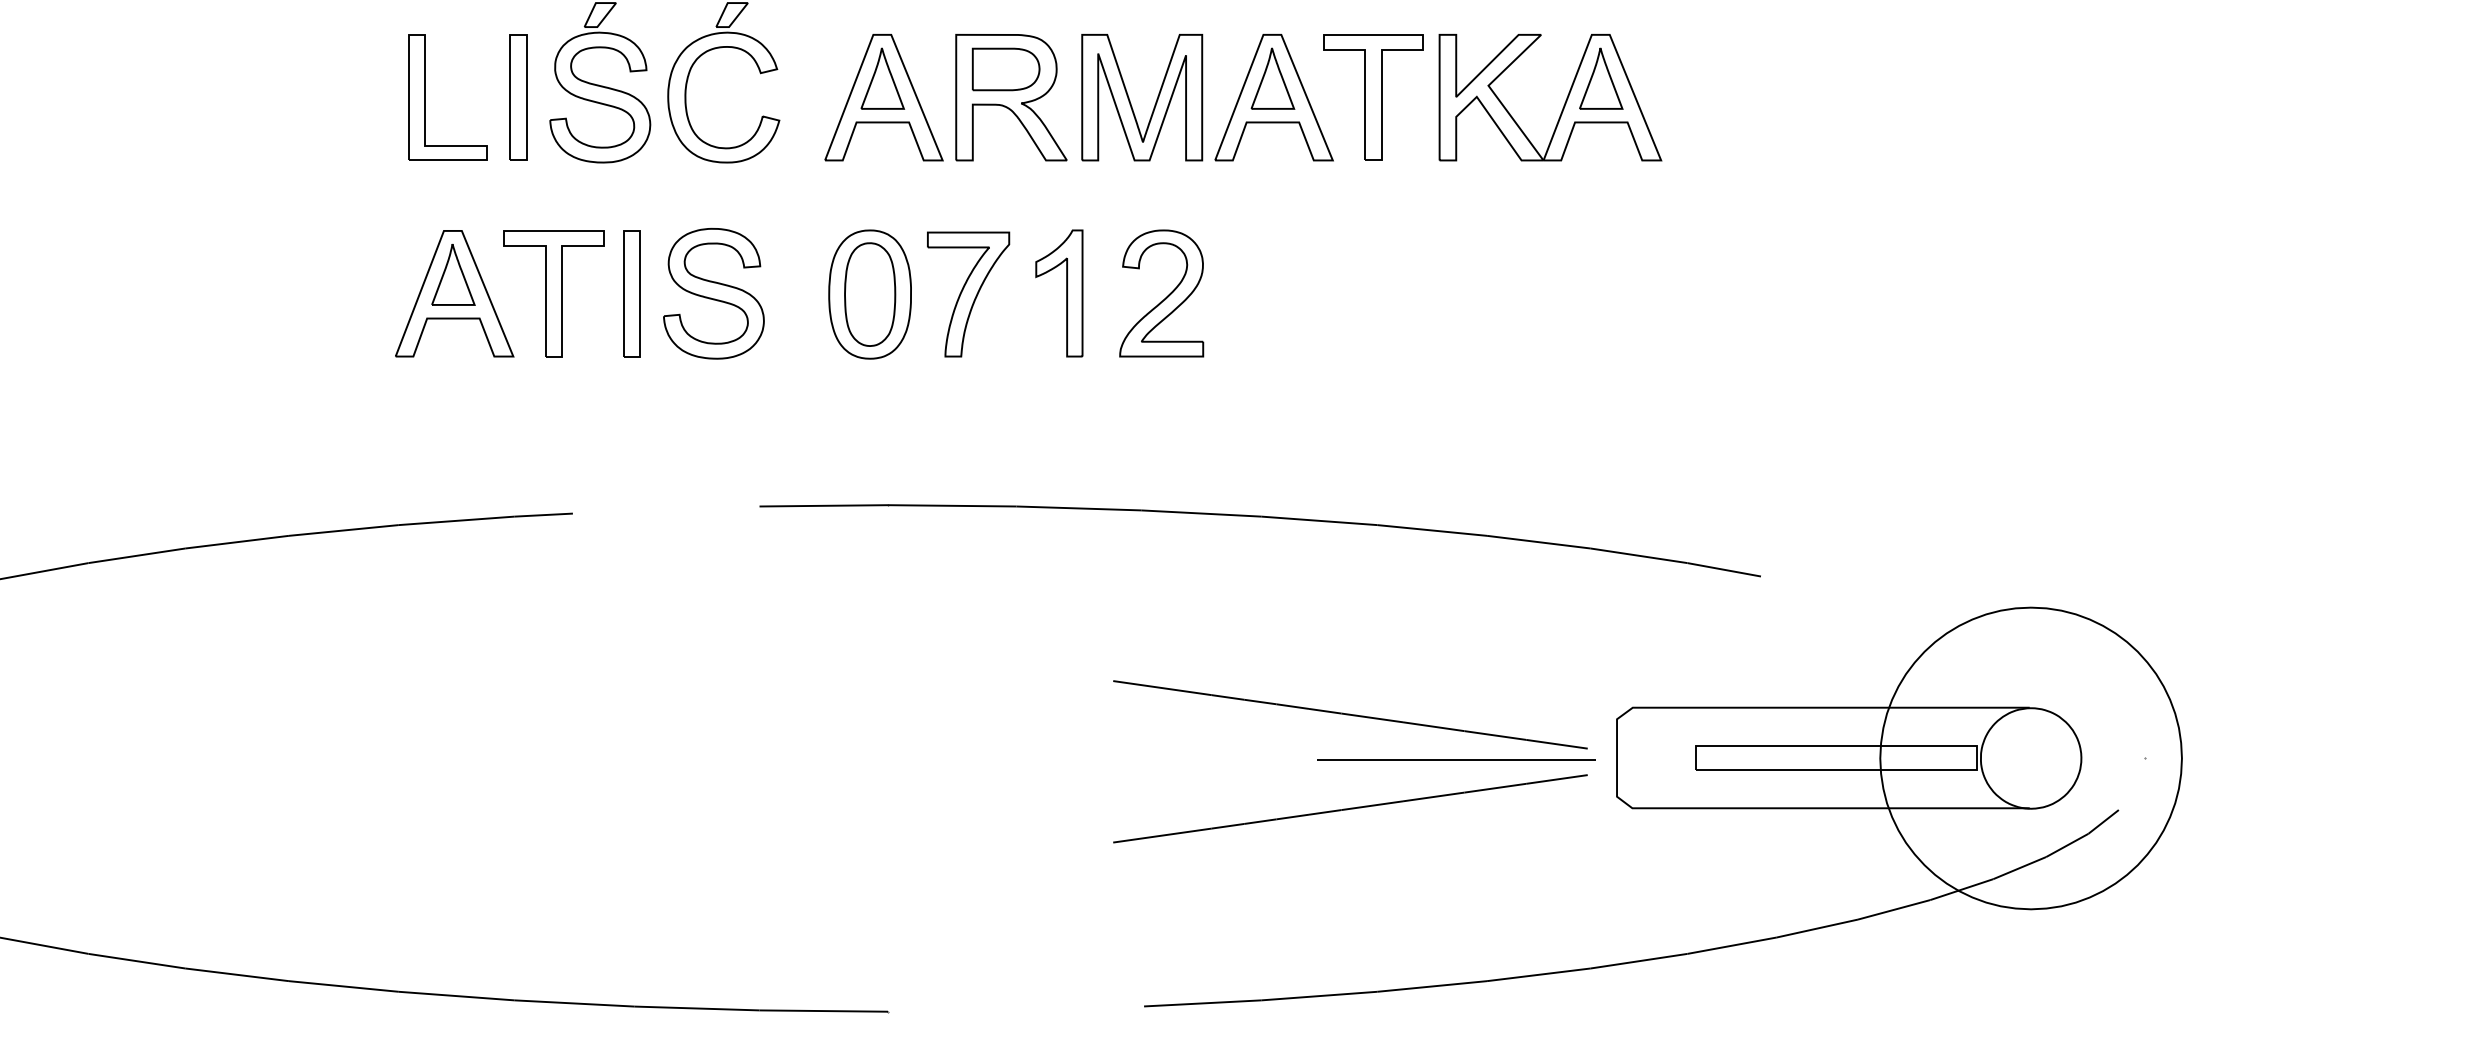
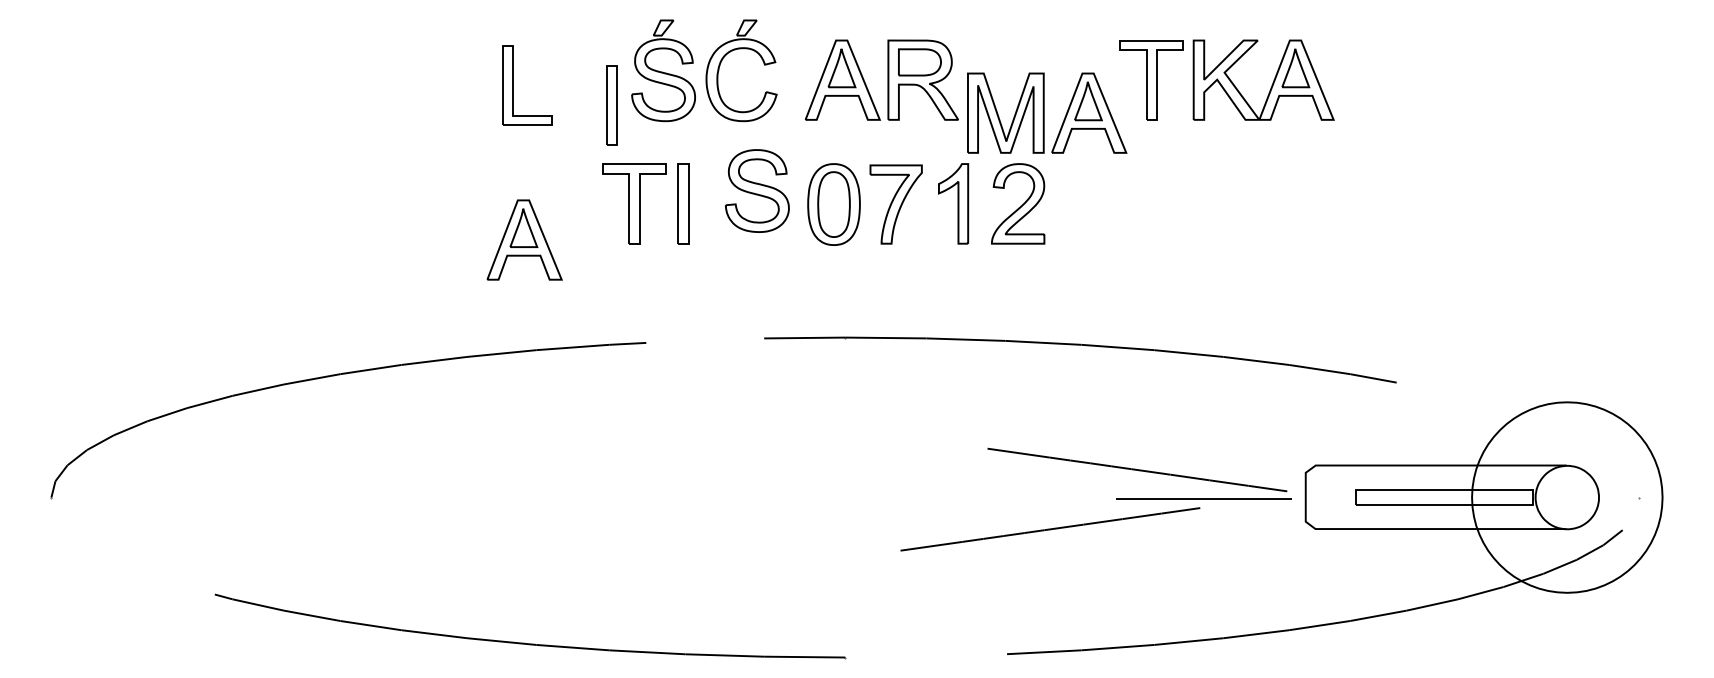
part: (1208, 96) -> (1047, 112), moved
part: (425, 98) -> (513, 85), moved
part: (517, 98) -> (611, 105), moved
part: (454, 292) -> (524, 239), moved
part: (714, 292) -> (757, 190), moved
line: (1350, 809) -> (1050, 529), moved

